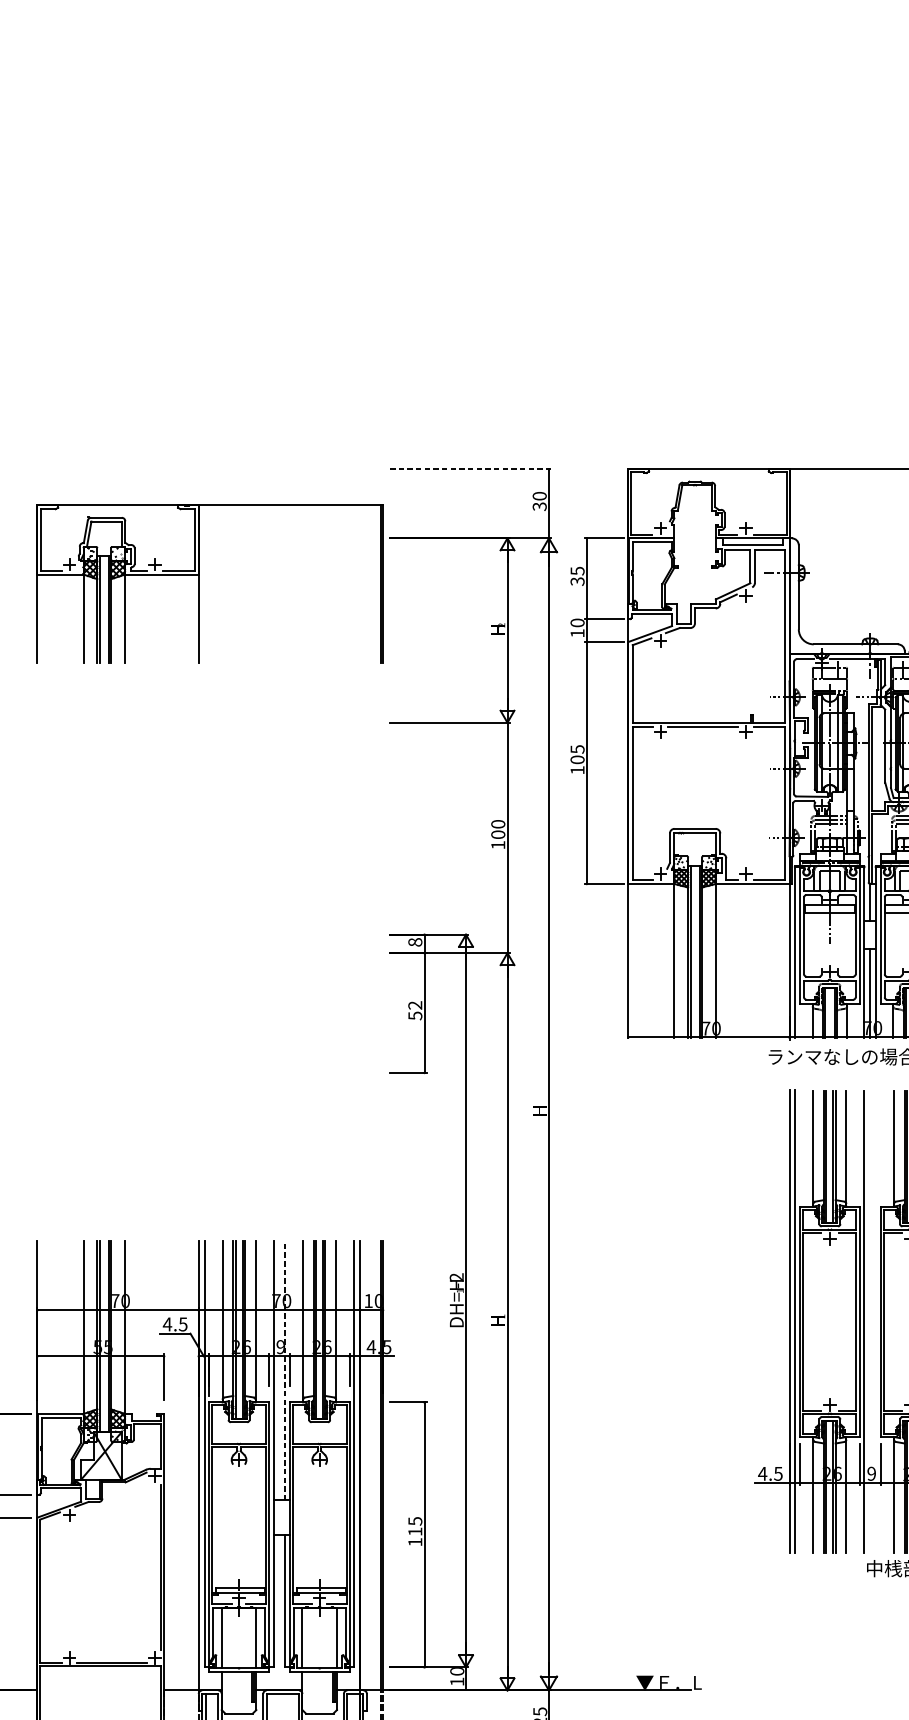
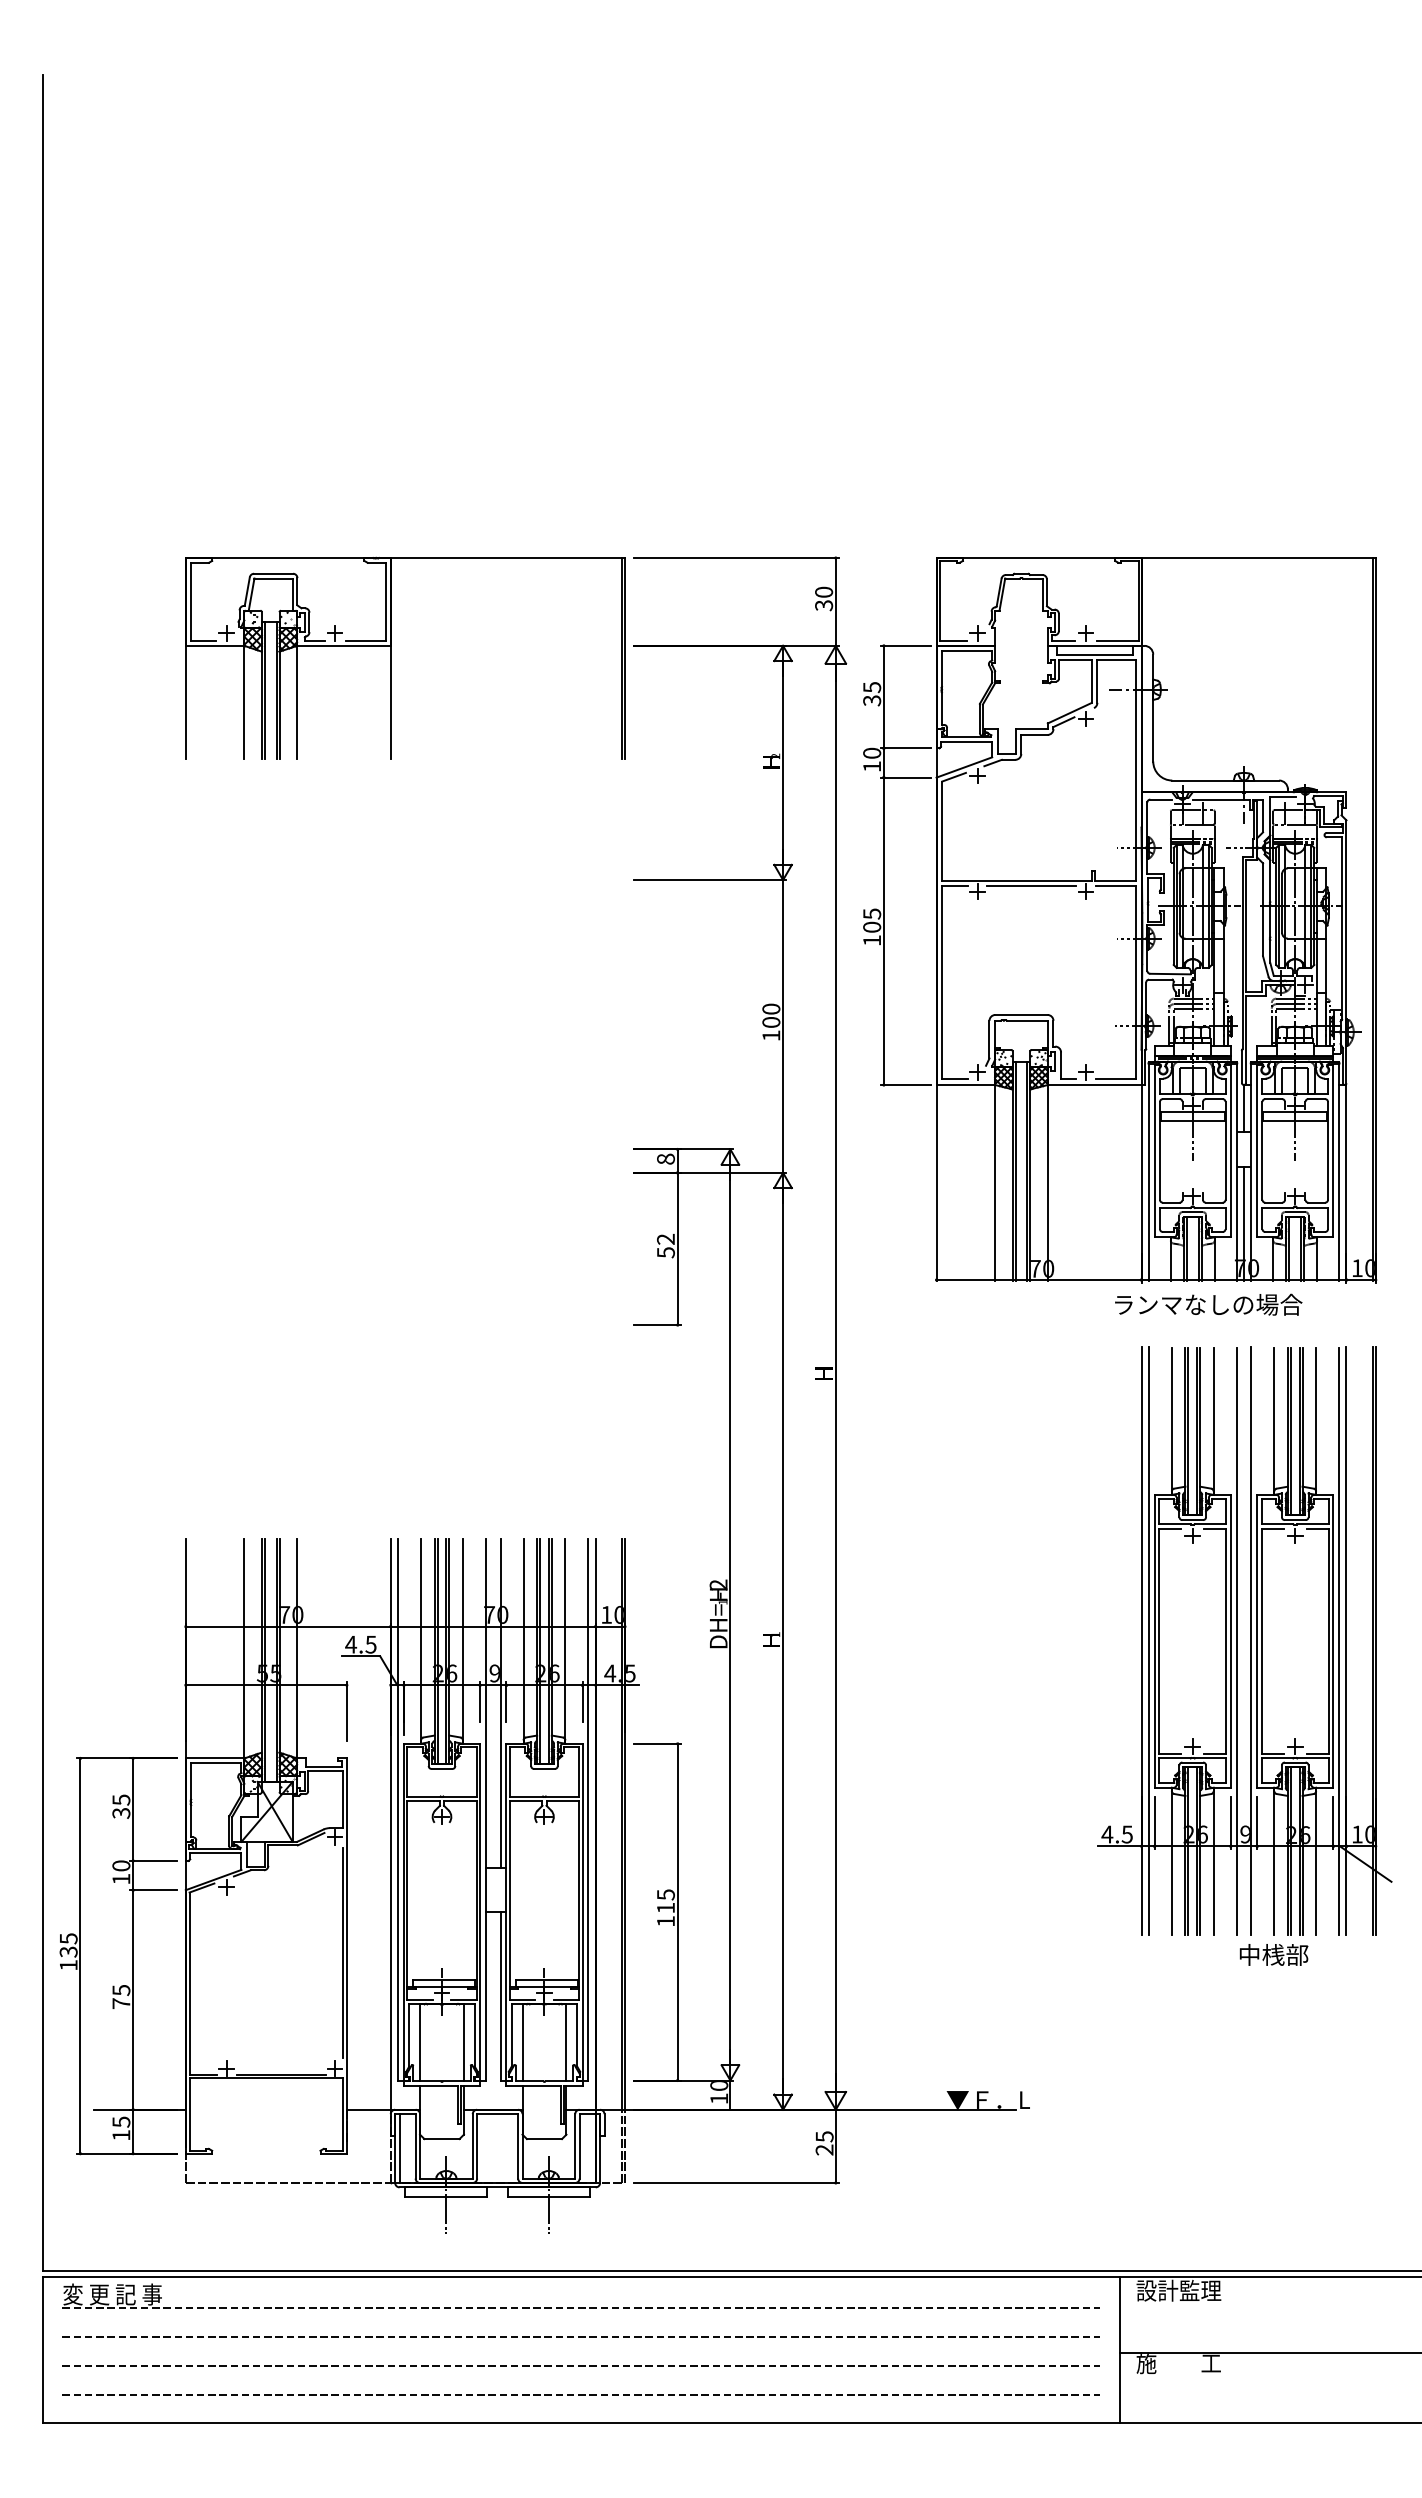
line: (470, 469) -> (736, 558), dashed -> solid
part: (199, 583) -> (391, 657), moved
line: (876, 1321) -> (1251, 1640), added
line: (285, 1370) -> (500, 1703), dashed -> solid

